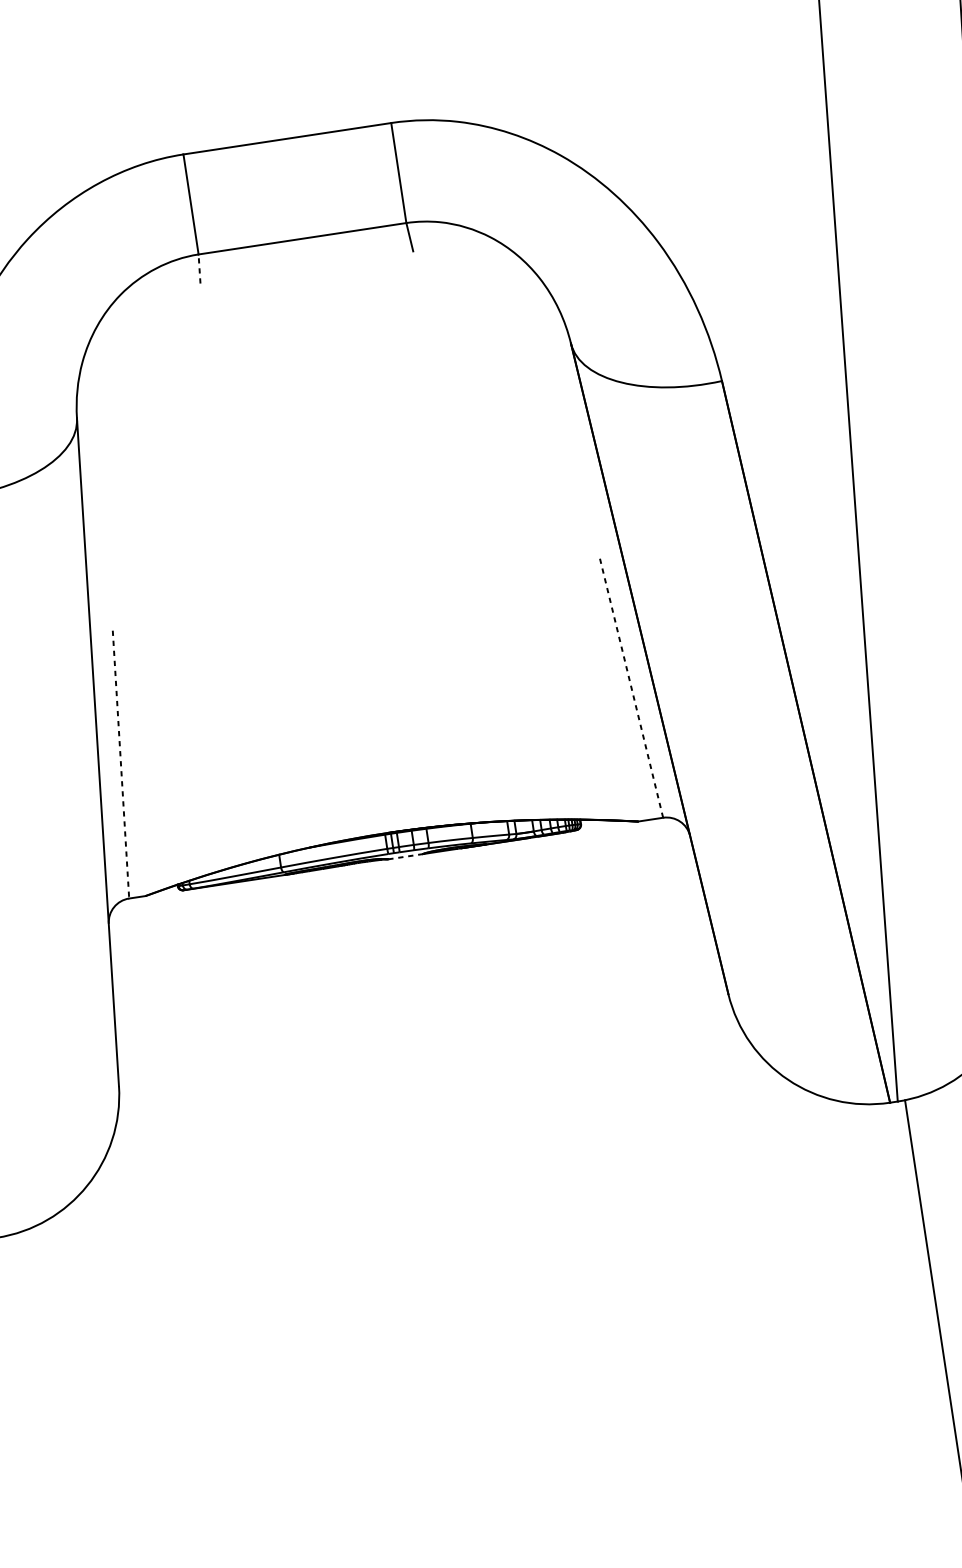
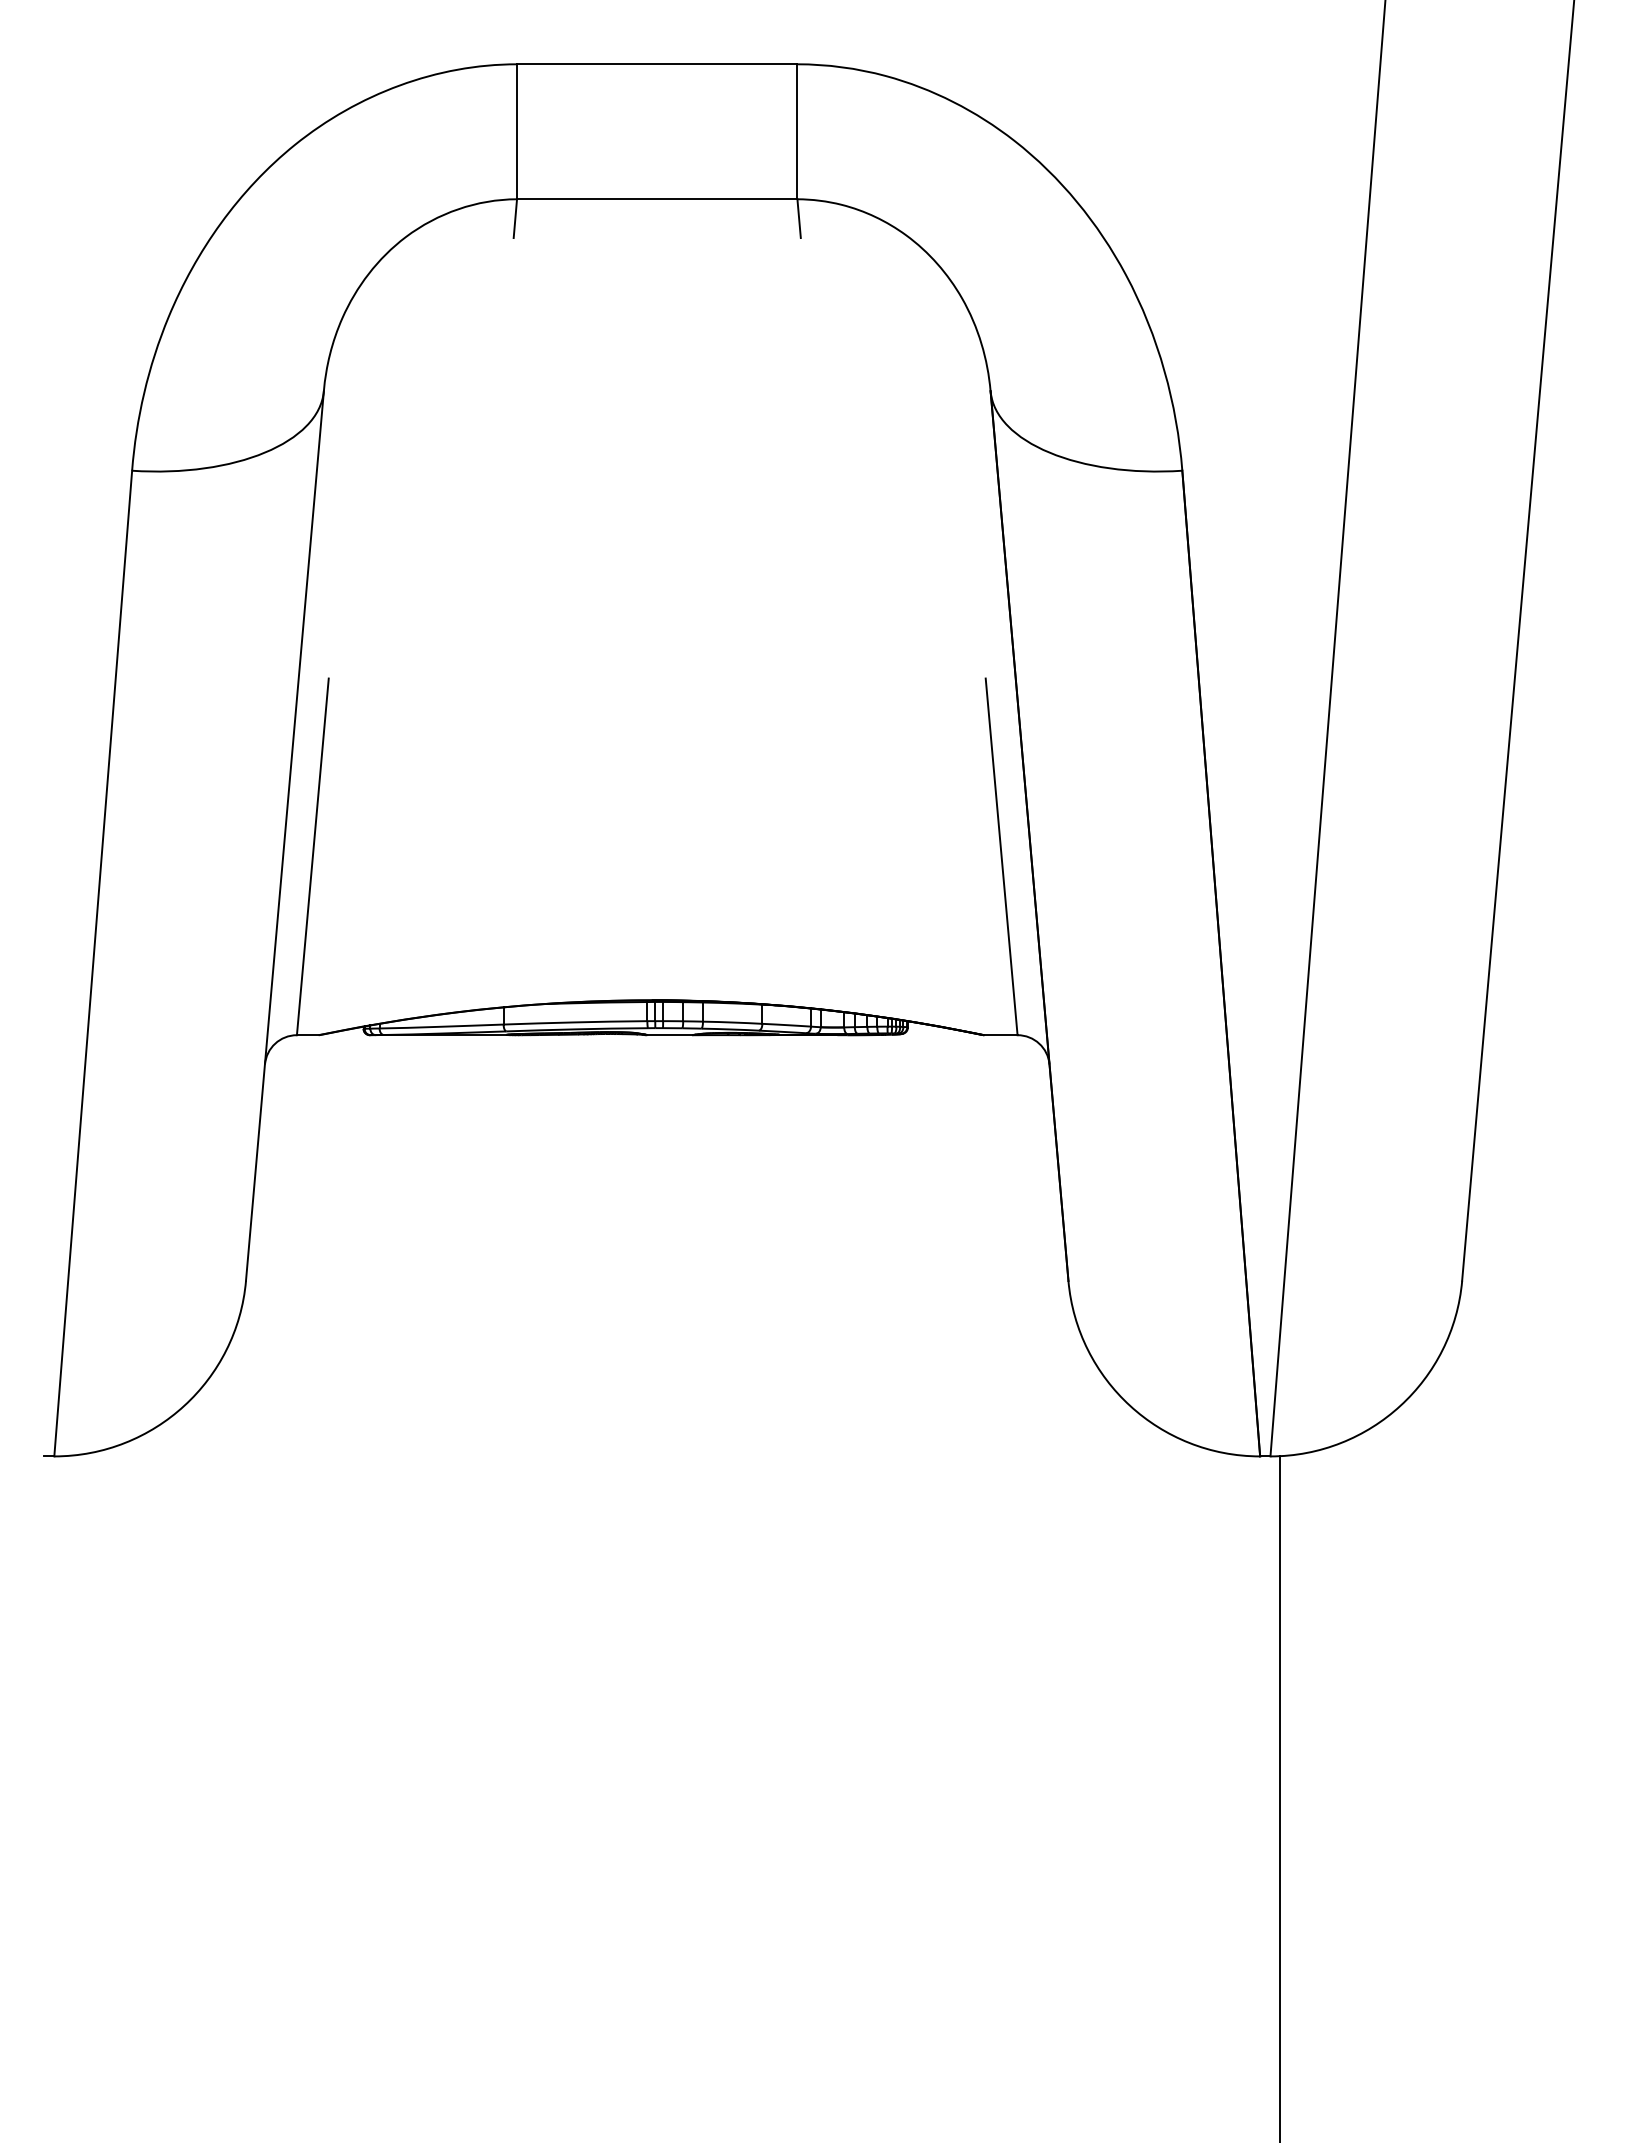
line: (199, 268) -> (515, 218), dashed -> solid
line: (631, 687) -> (1001, 856), dashed -> solid
line: (120, 765) -> (312, 857), dashed -> solid
line: (406, 856) -> (670, 1035), dashed -> solid

